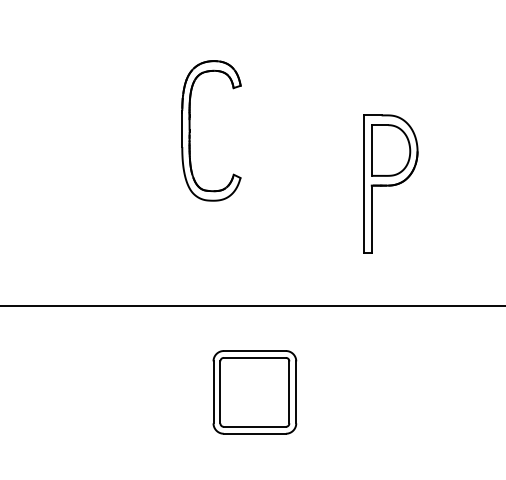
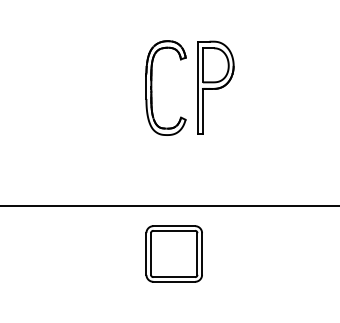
part: (191, 129) -> (152, 87), moved
part: (390, 183) -> (215, 87), moved
part: (253, 391) -> (173, 253), moved

